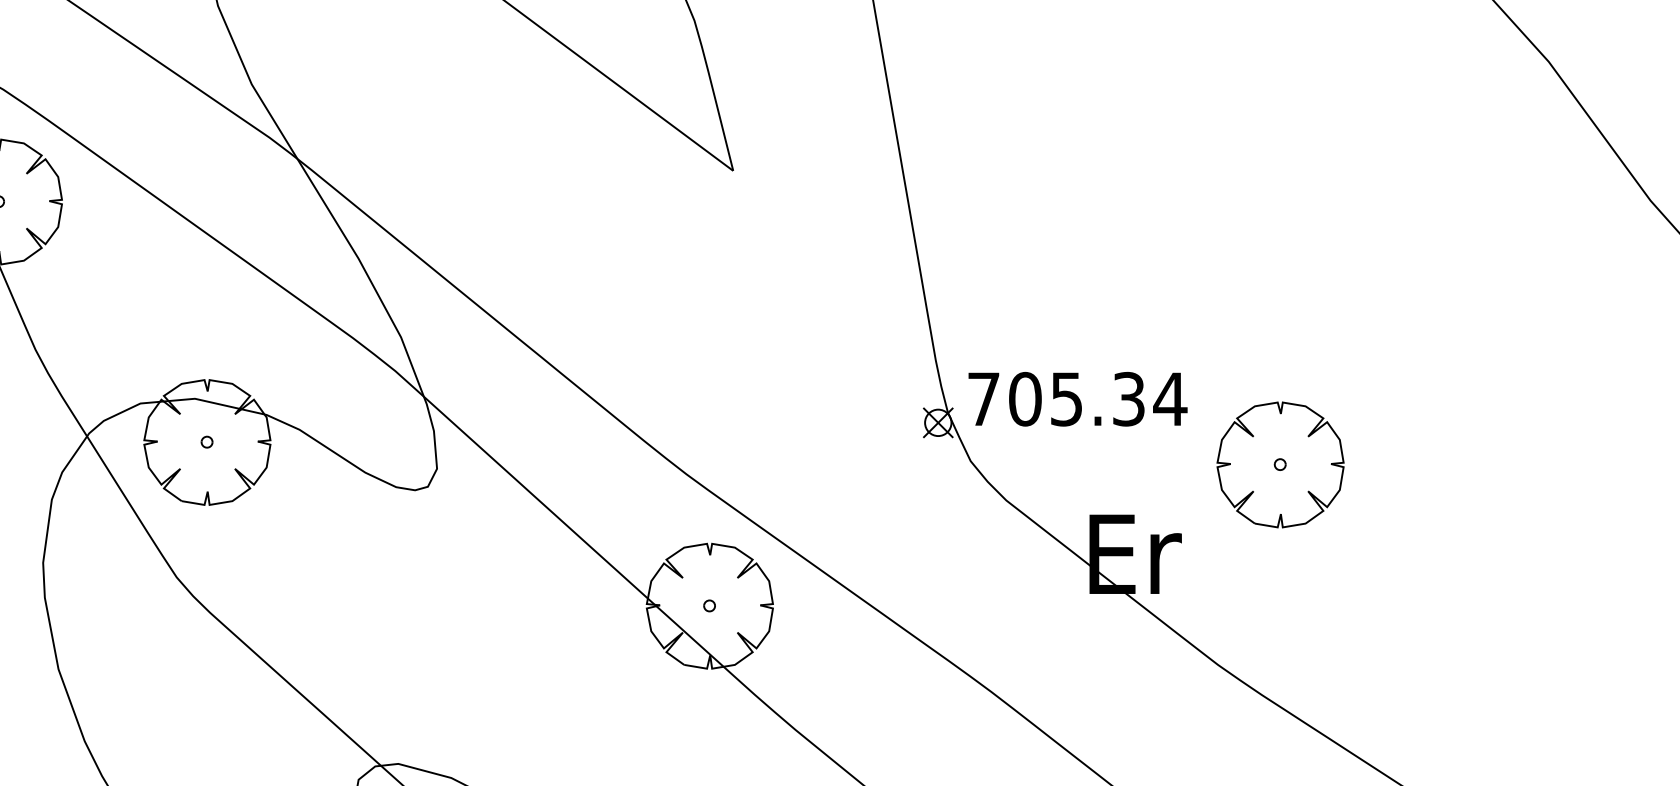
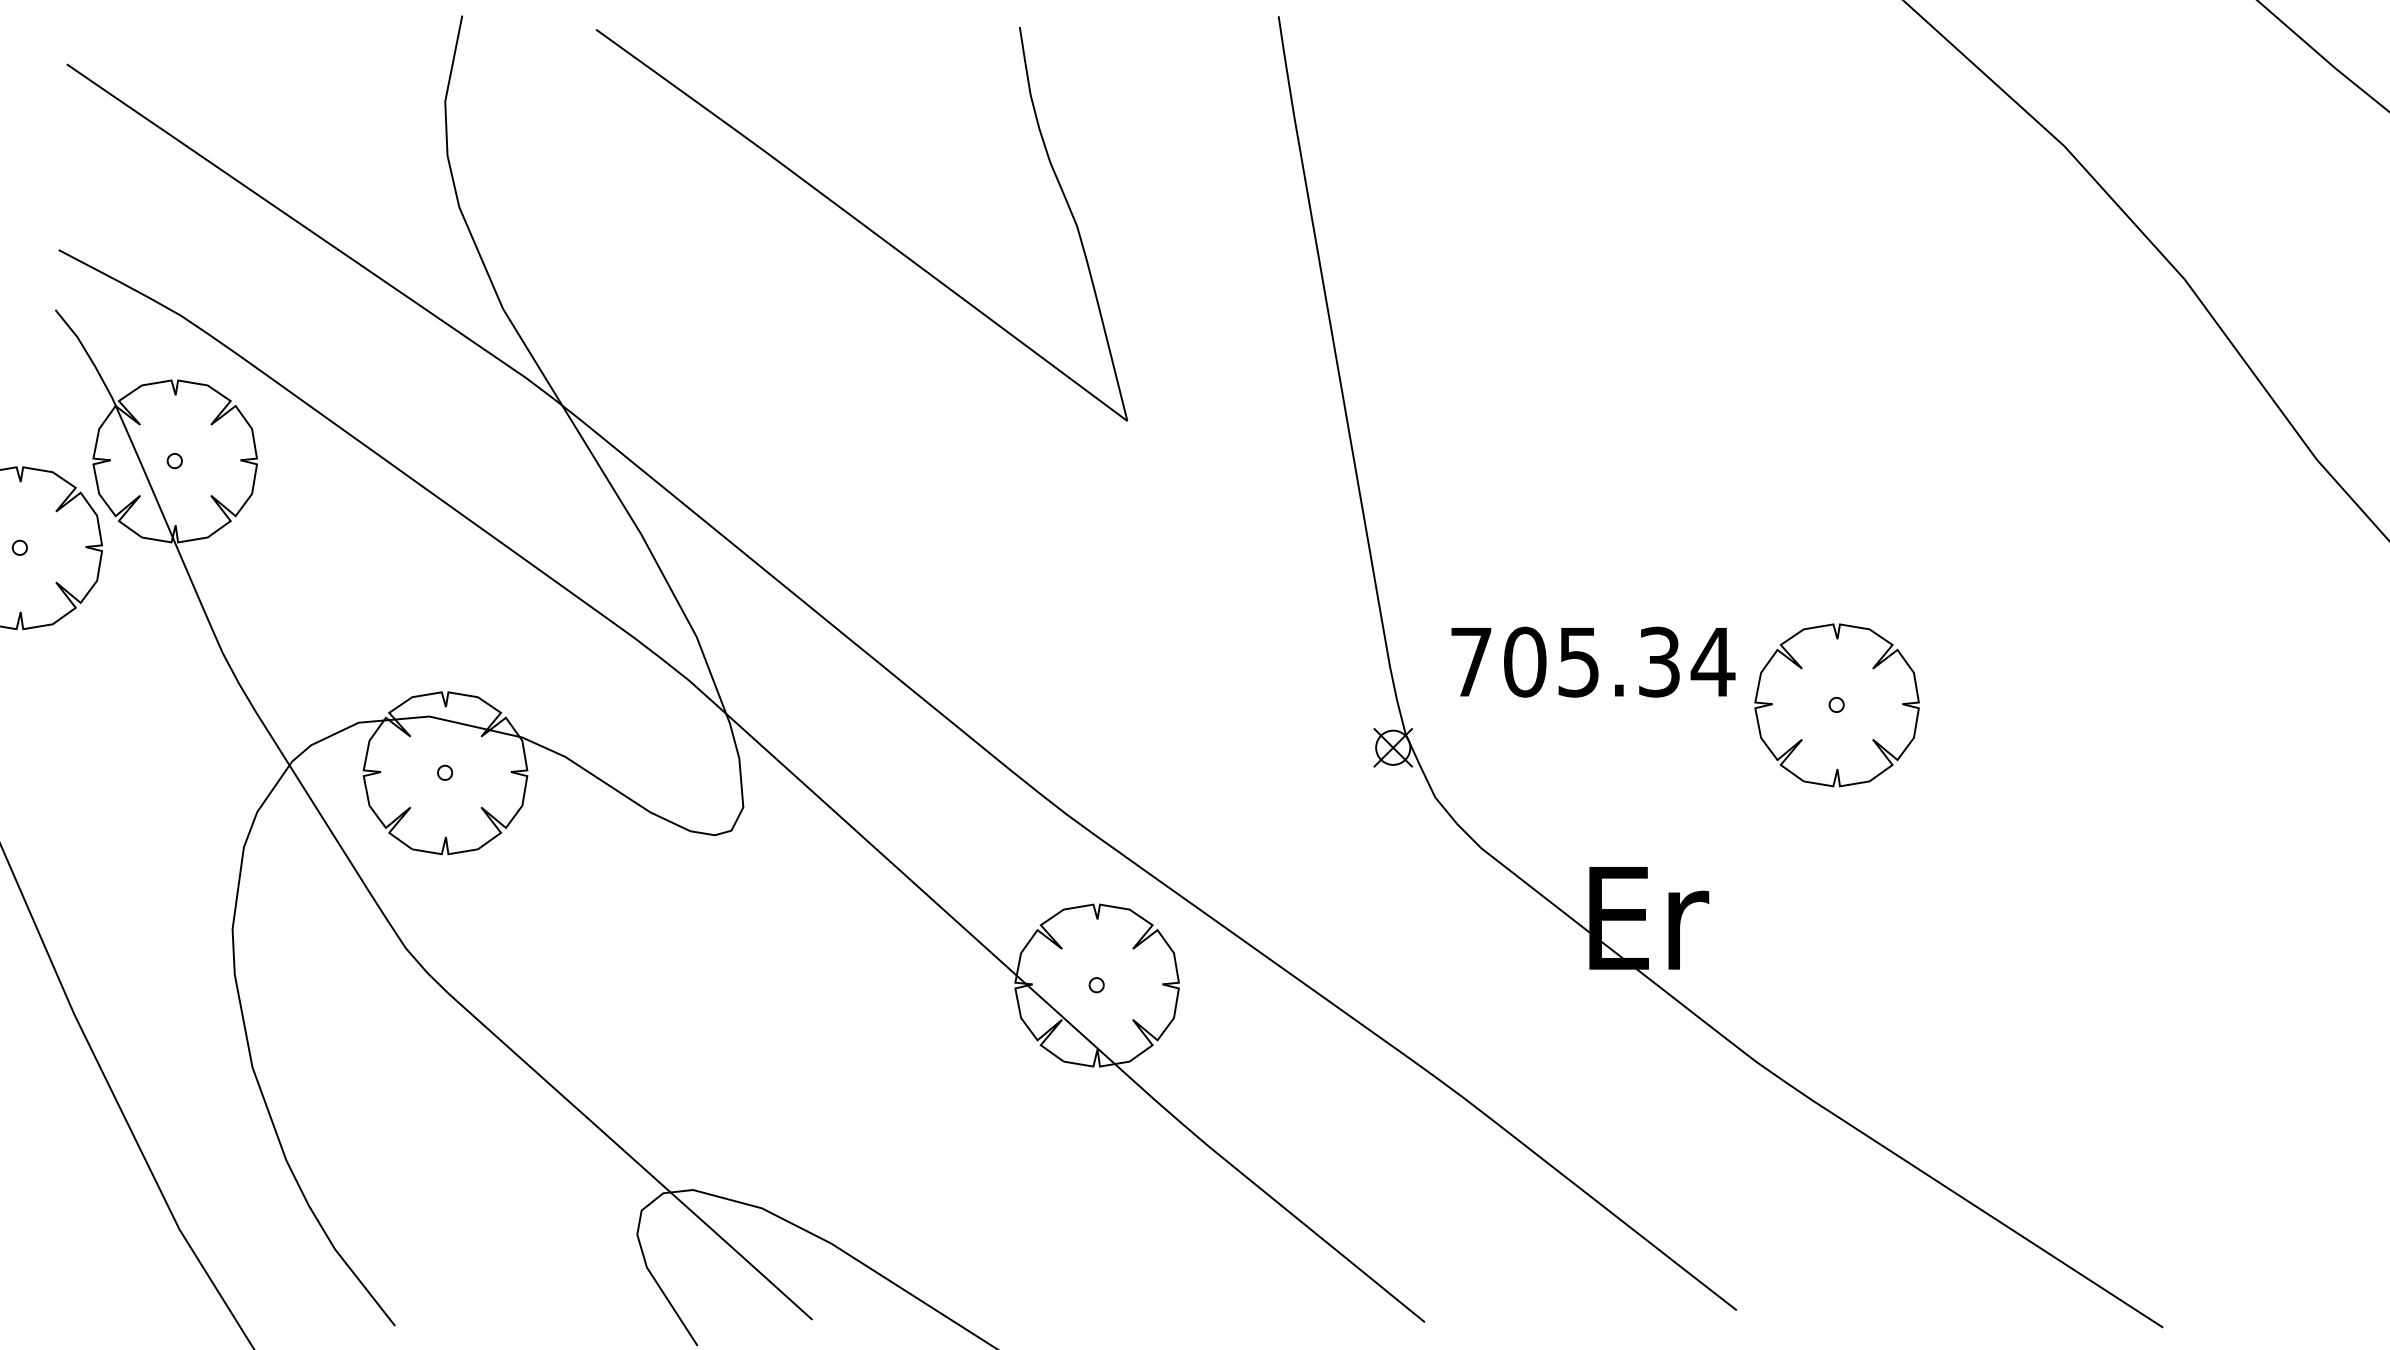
text: (1078, 398) -> (1593, 661), moved
part: (1280, 465) -> (1836, 705), moved

